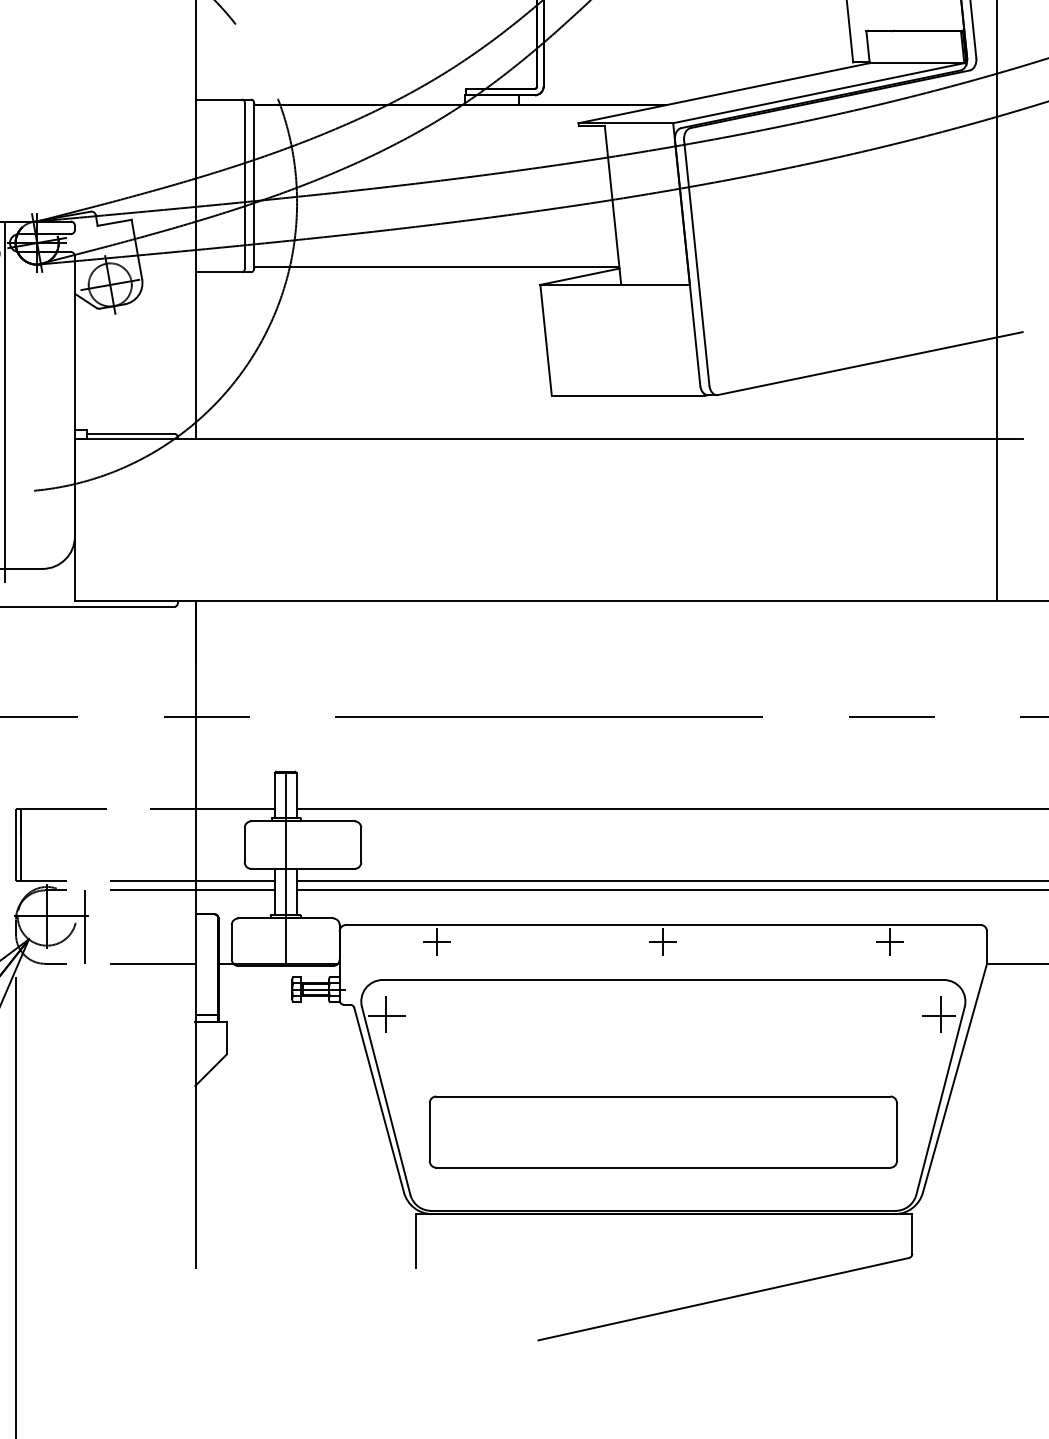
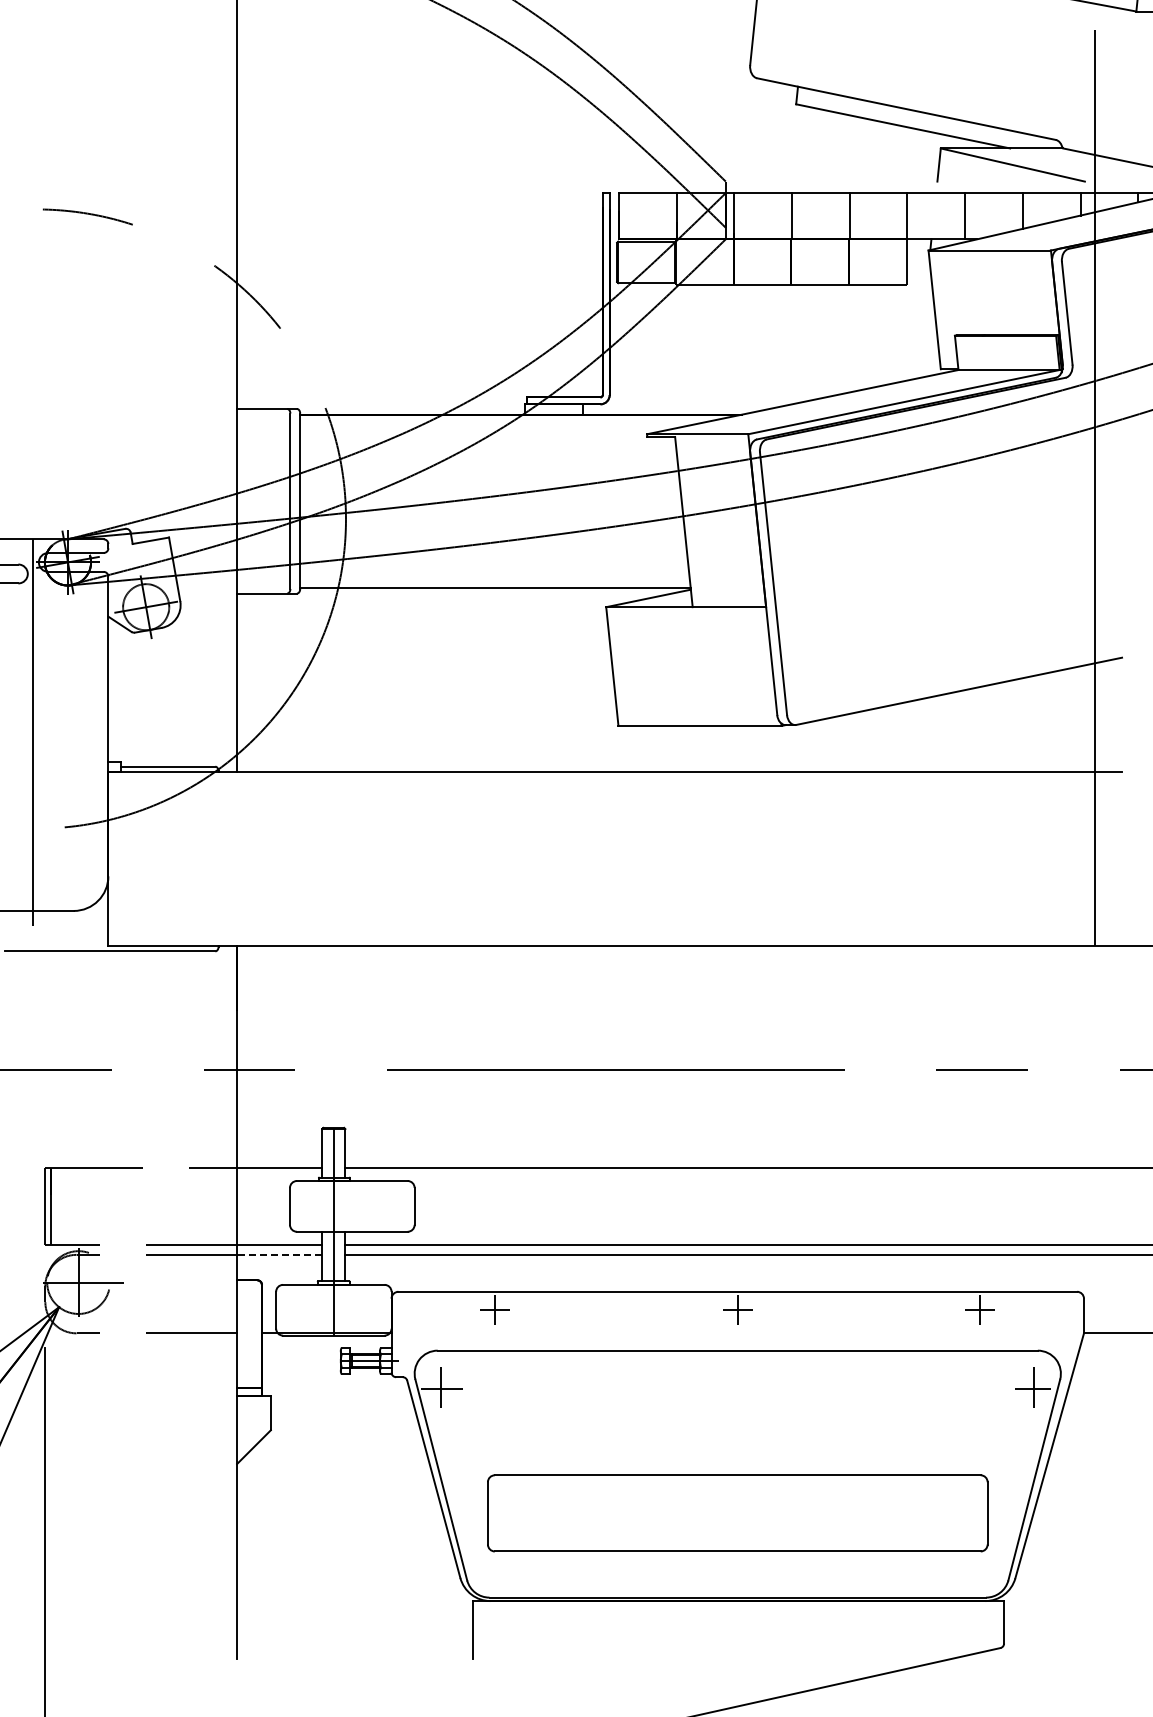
line: (234, 890) -> (279, 1254), solid -> dashed
line: (85, 926) -> (119, 1293), removed

